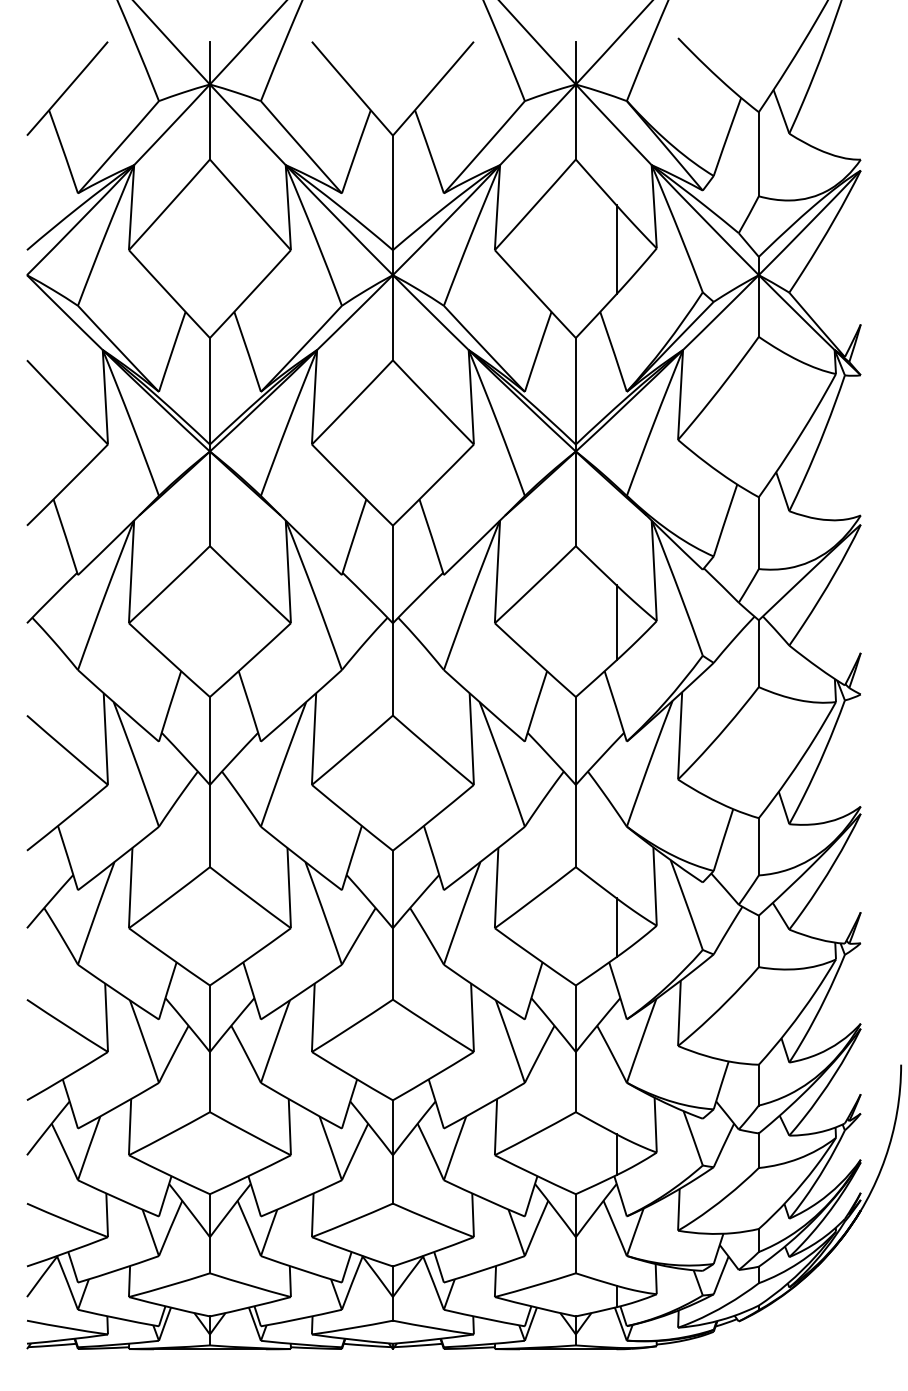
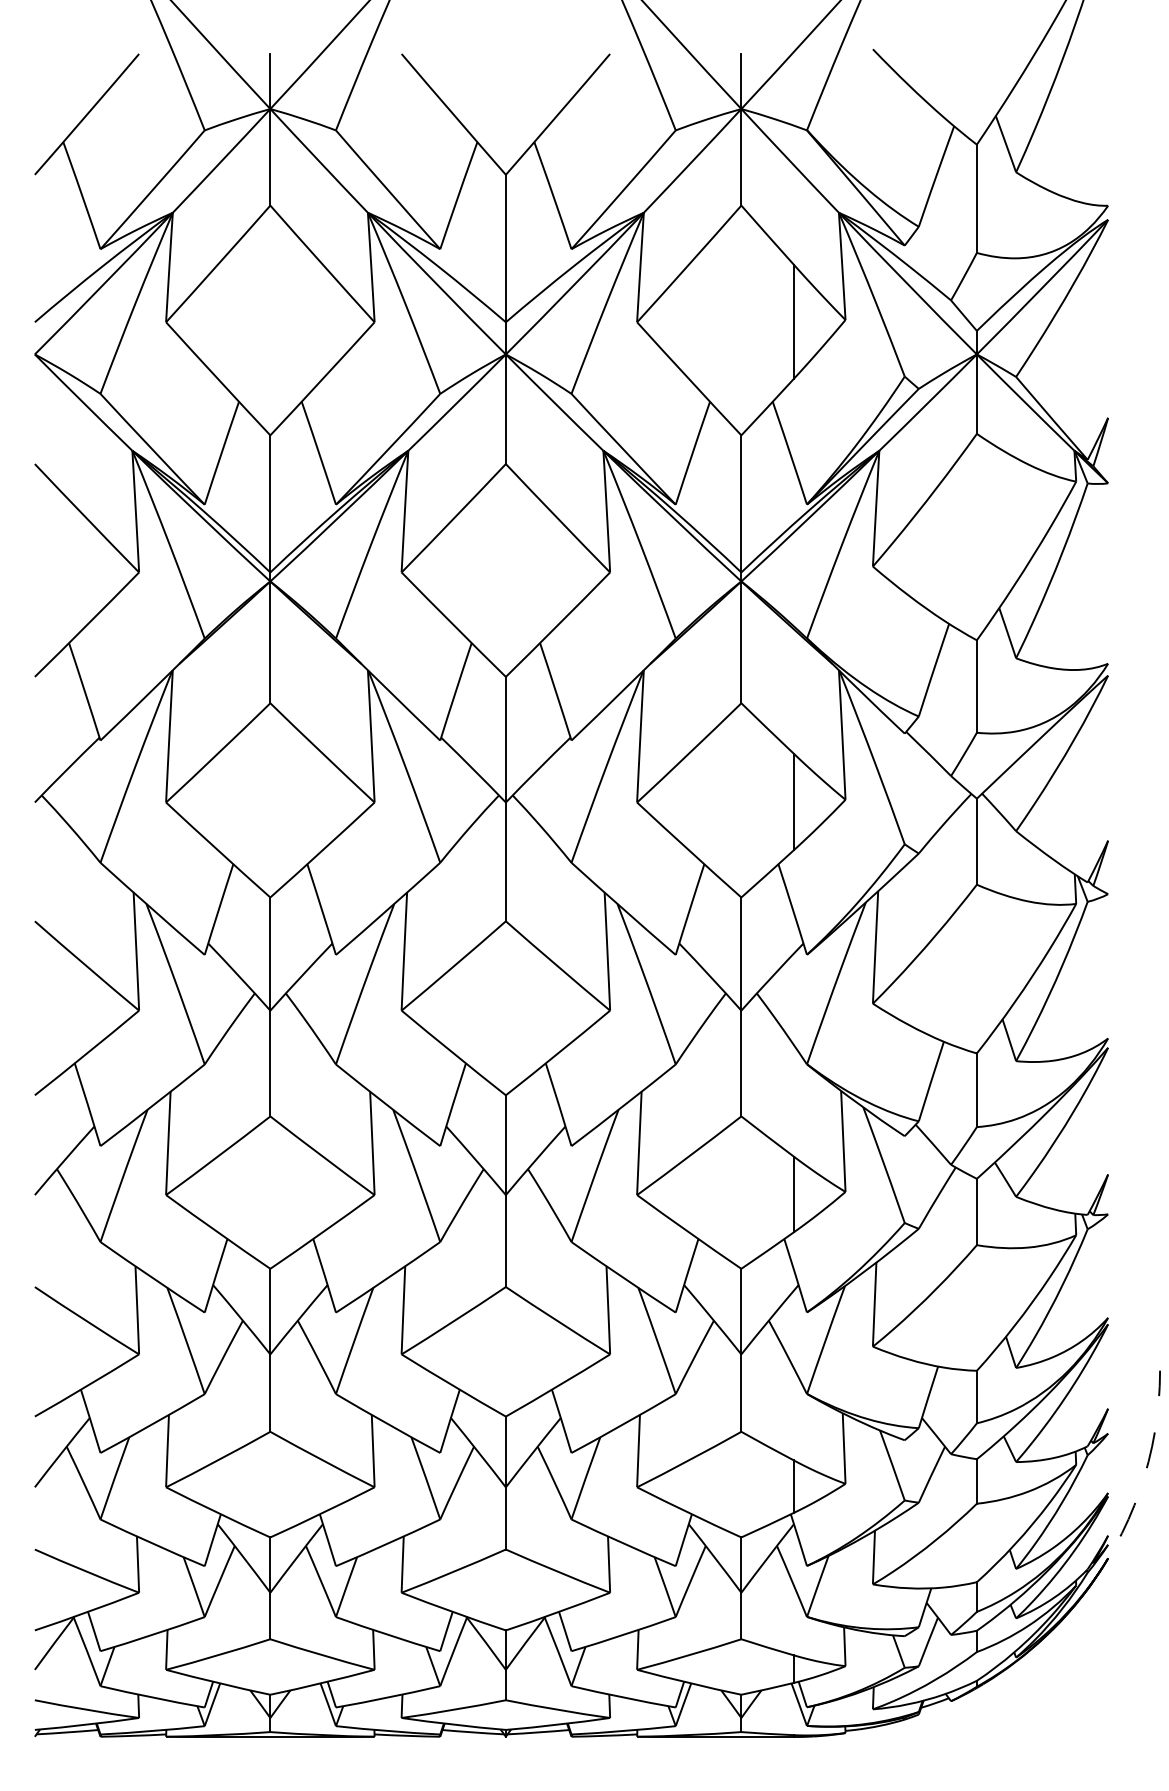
arc: (885, 1158) -> (1139, 1491), solid -> dashed

